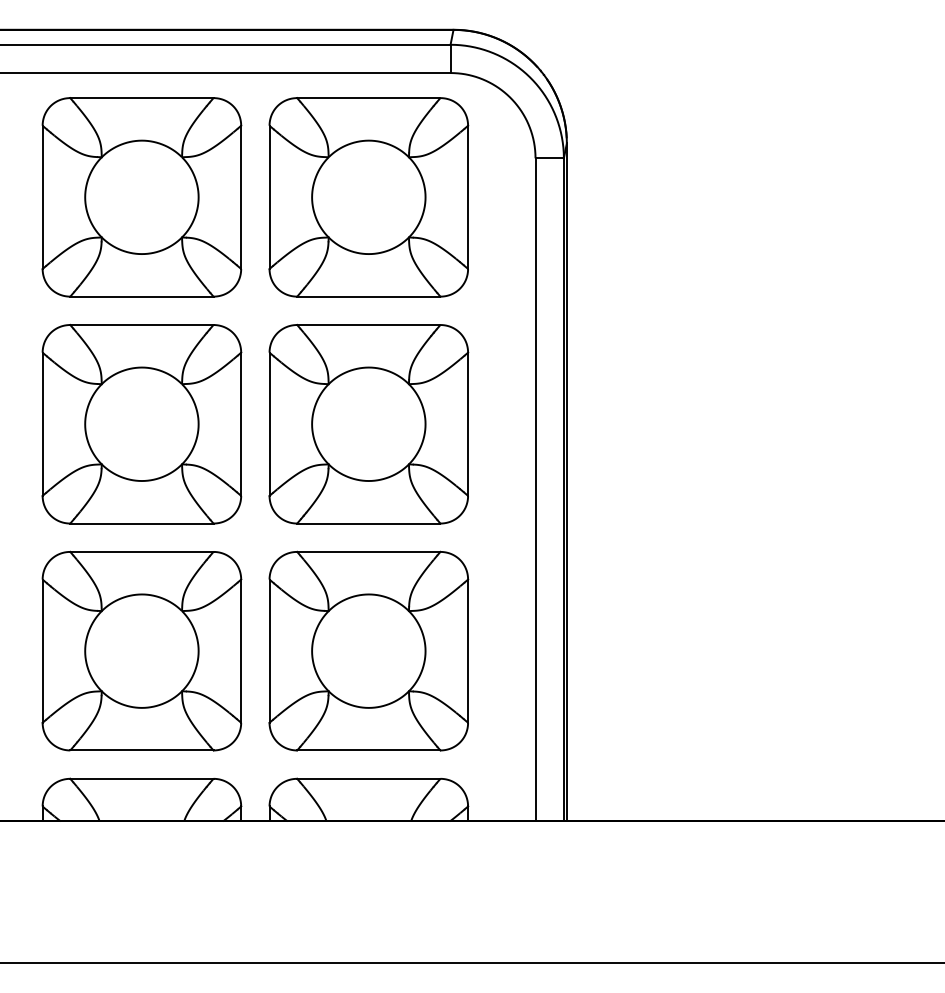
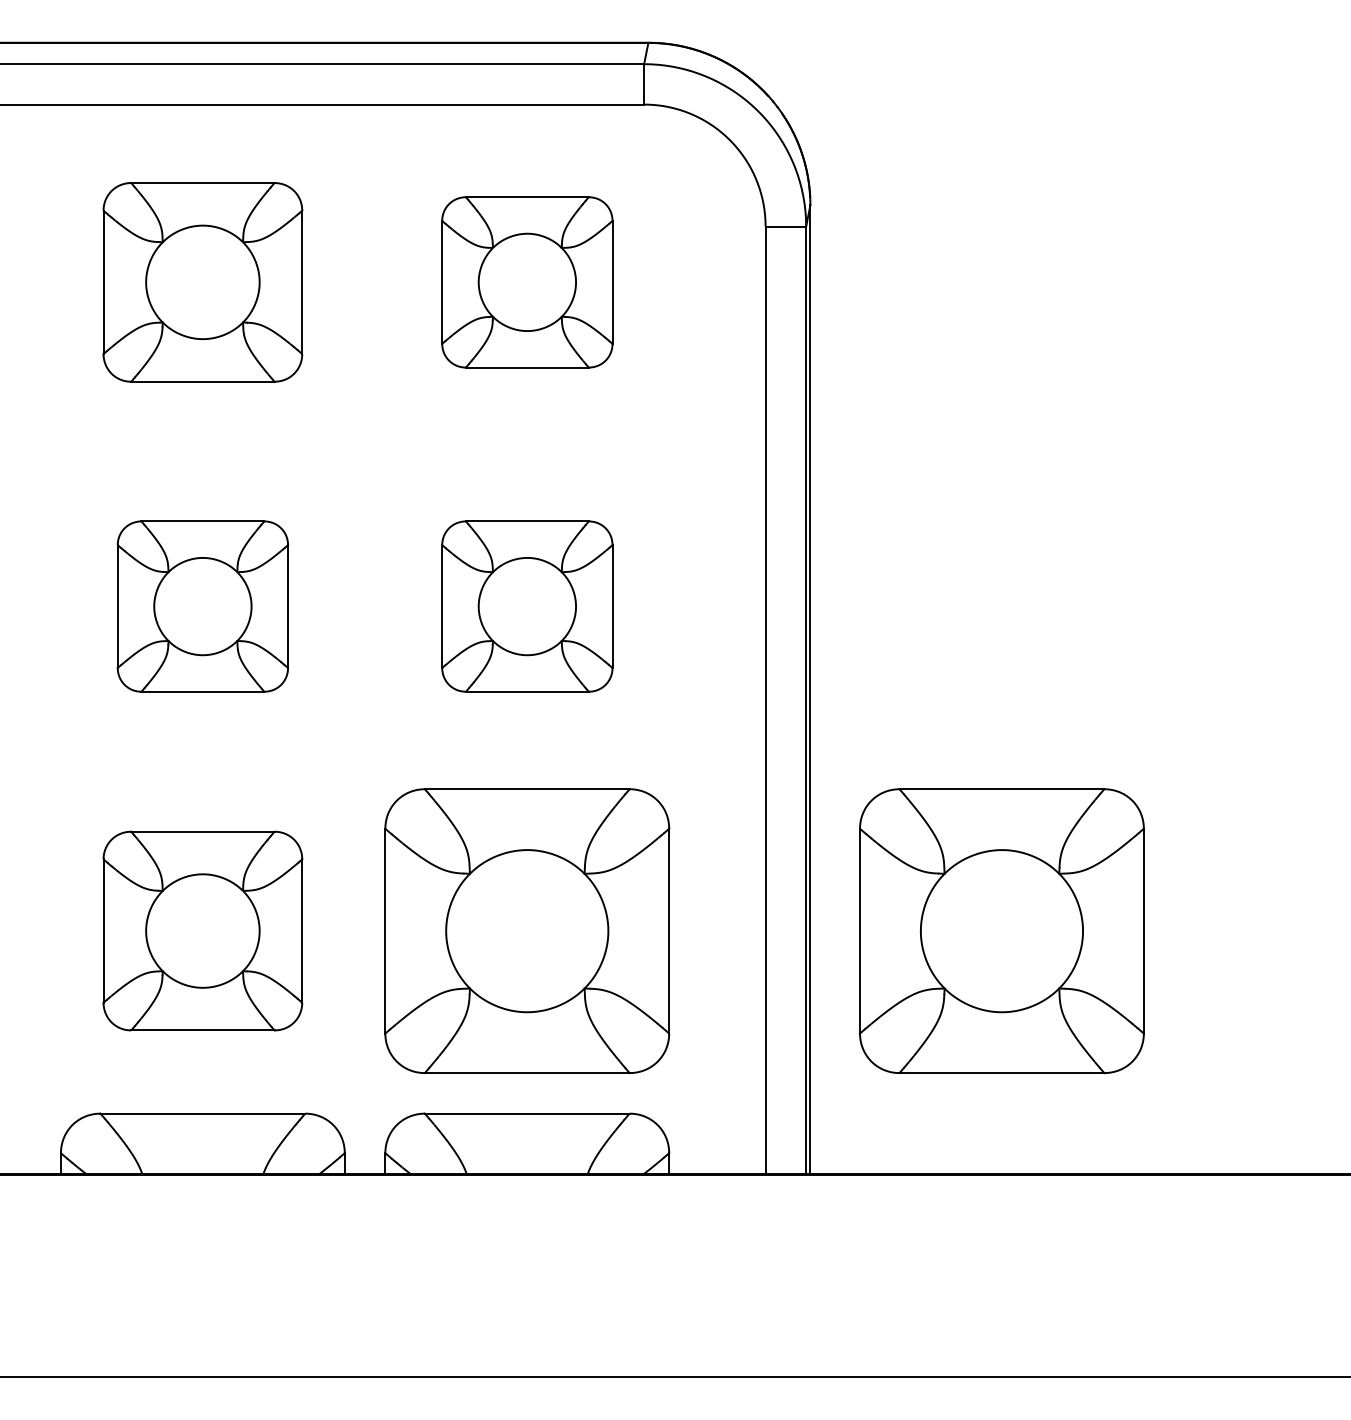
part: (141, 197) -> (202, 282), size x0.7
part: (368, 197) -> (526, 282), size x0.6
part: (141, 423) -> (202, 605), size x0.6
part: (368, 423) -> (526, 605), size x0.6
part: (141, 650) -> (202, 930), size x0.7
part: (700, 650) -> (1001, 930), added

